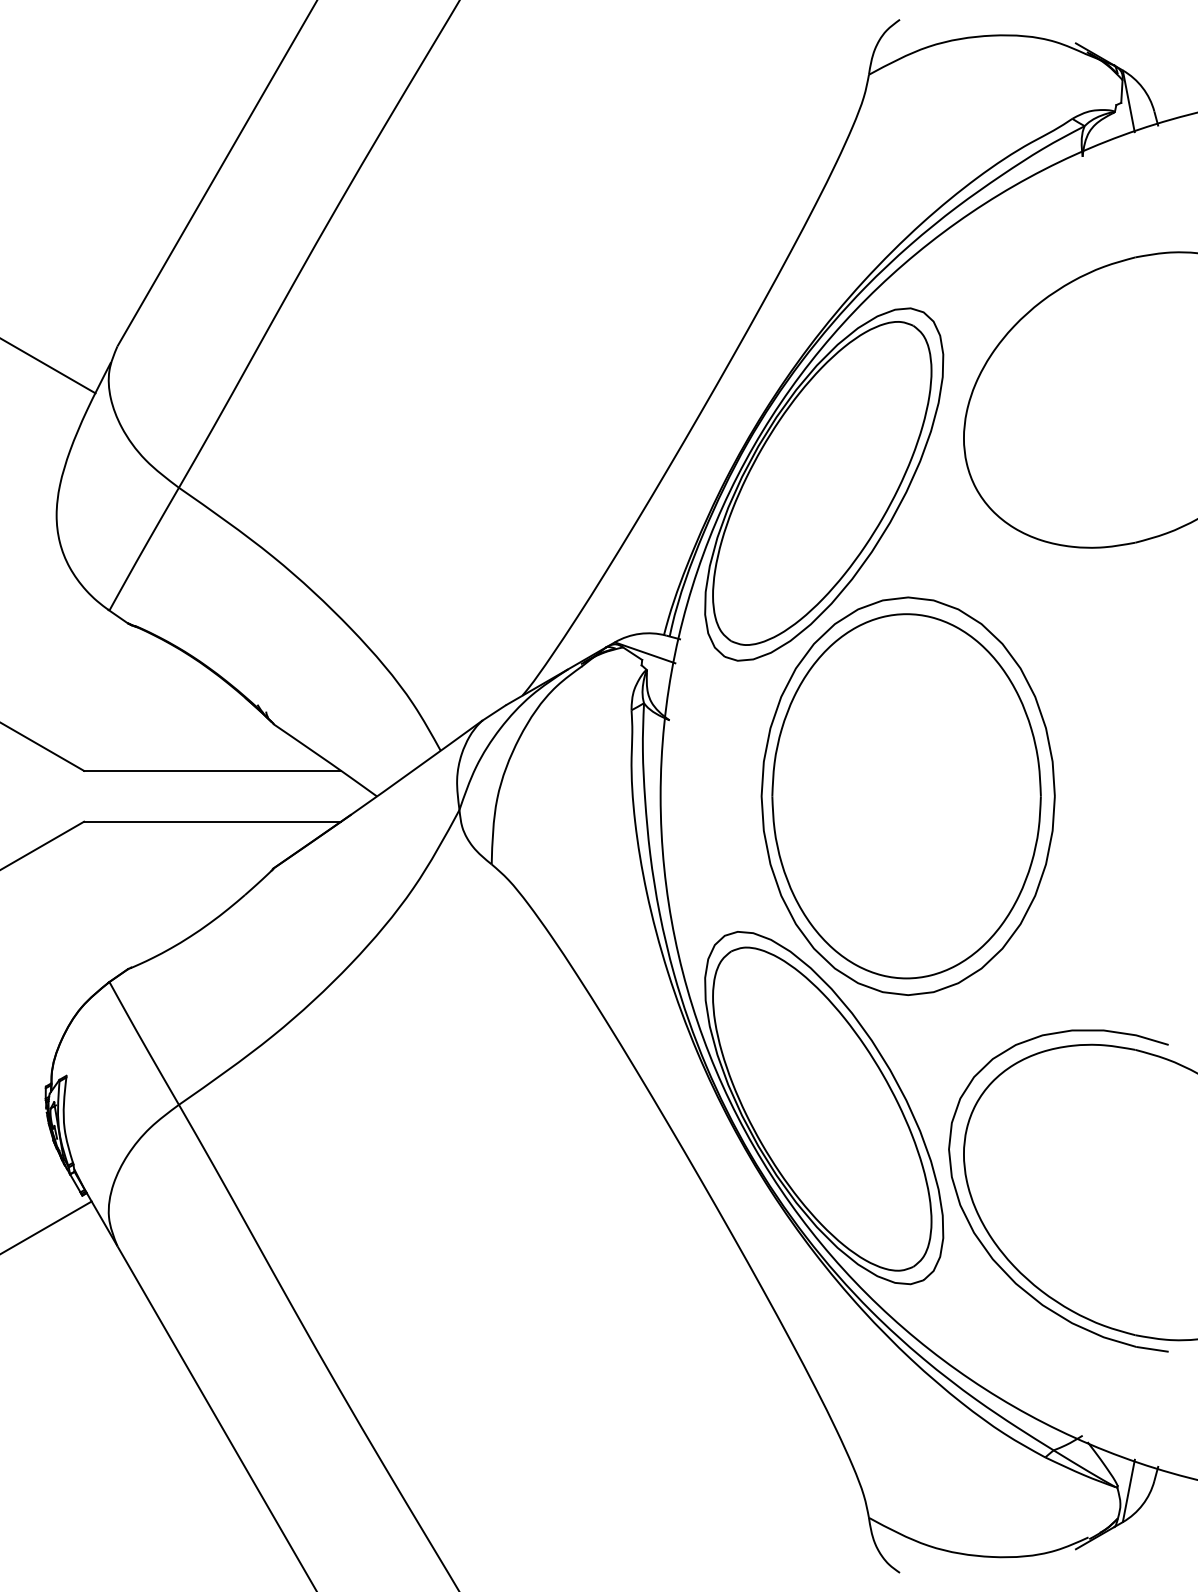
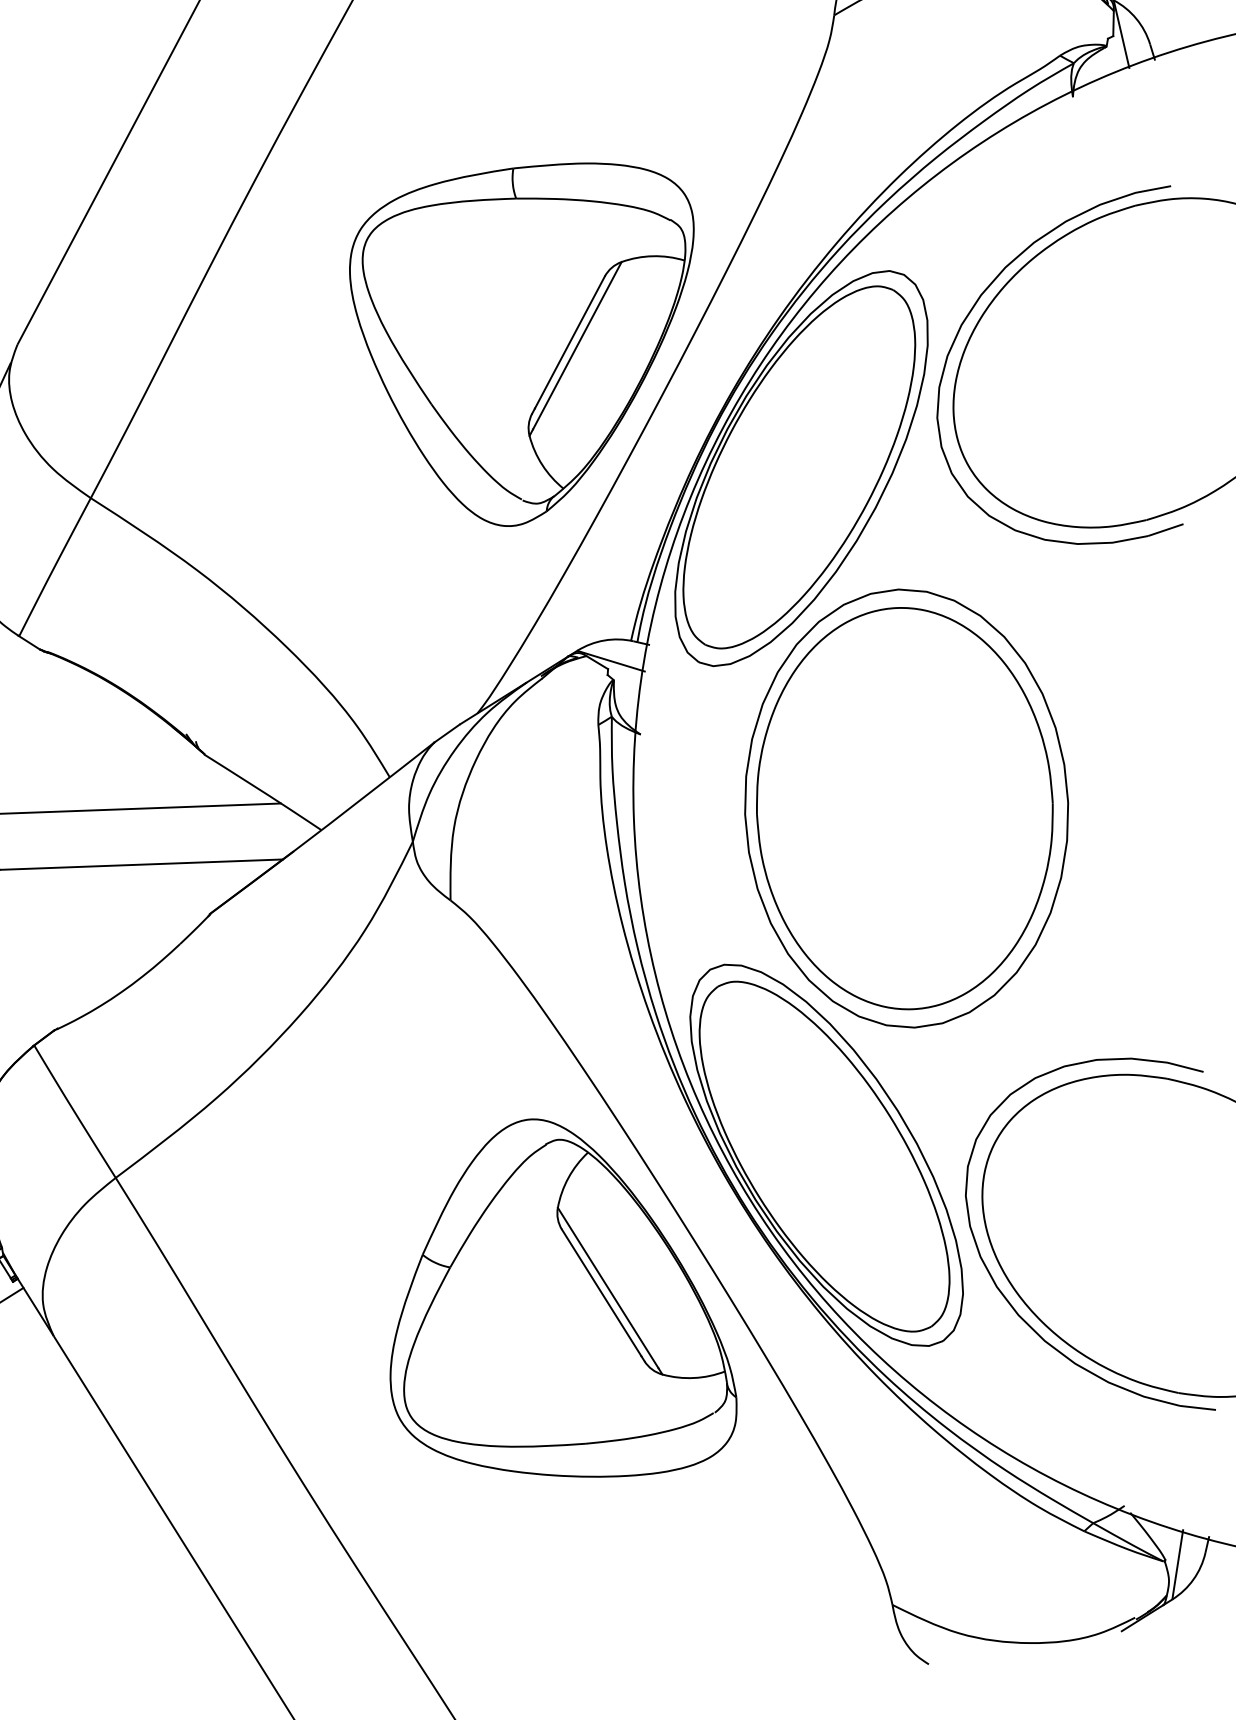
part: (981, 351) -> (969, 315), added
part: (577, 363) -> (524, 345), added
part: (577, 1228) -> (559, 1298), added

